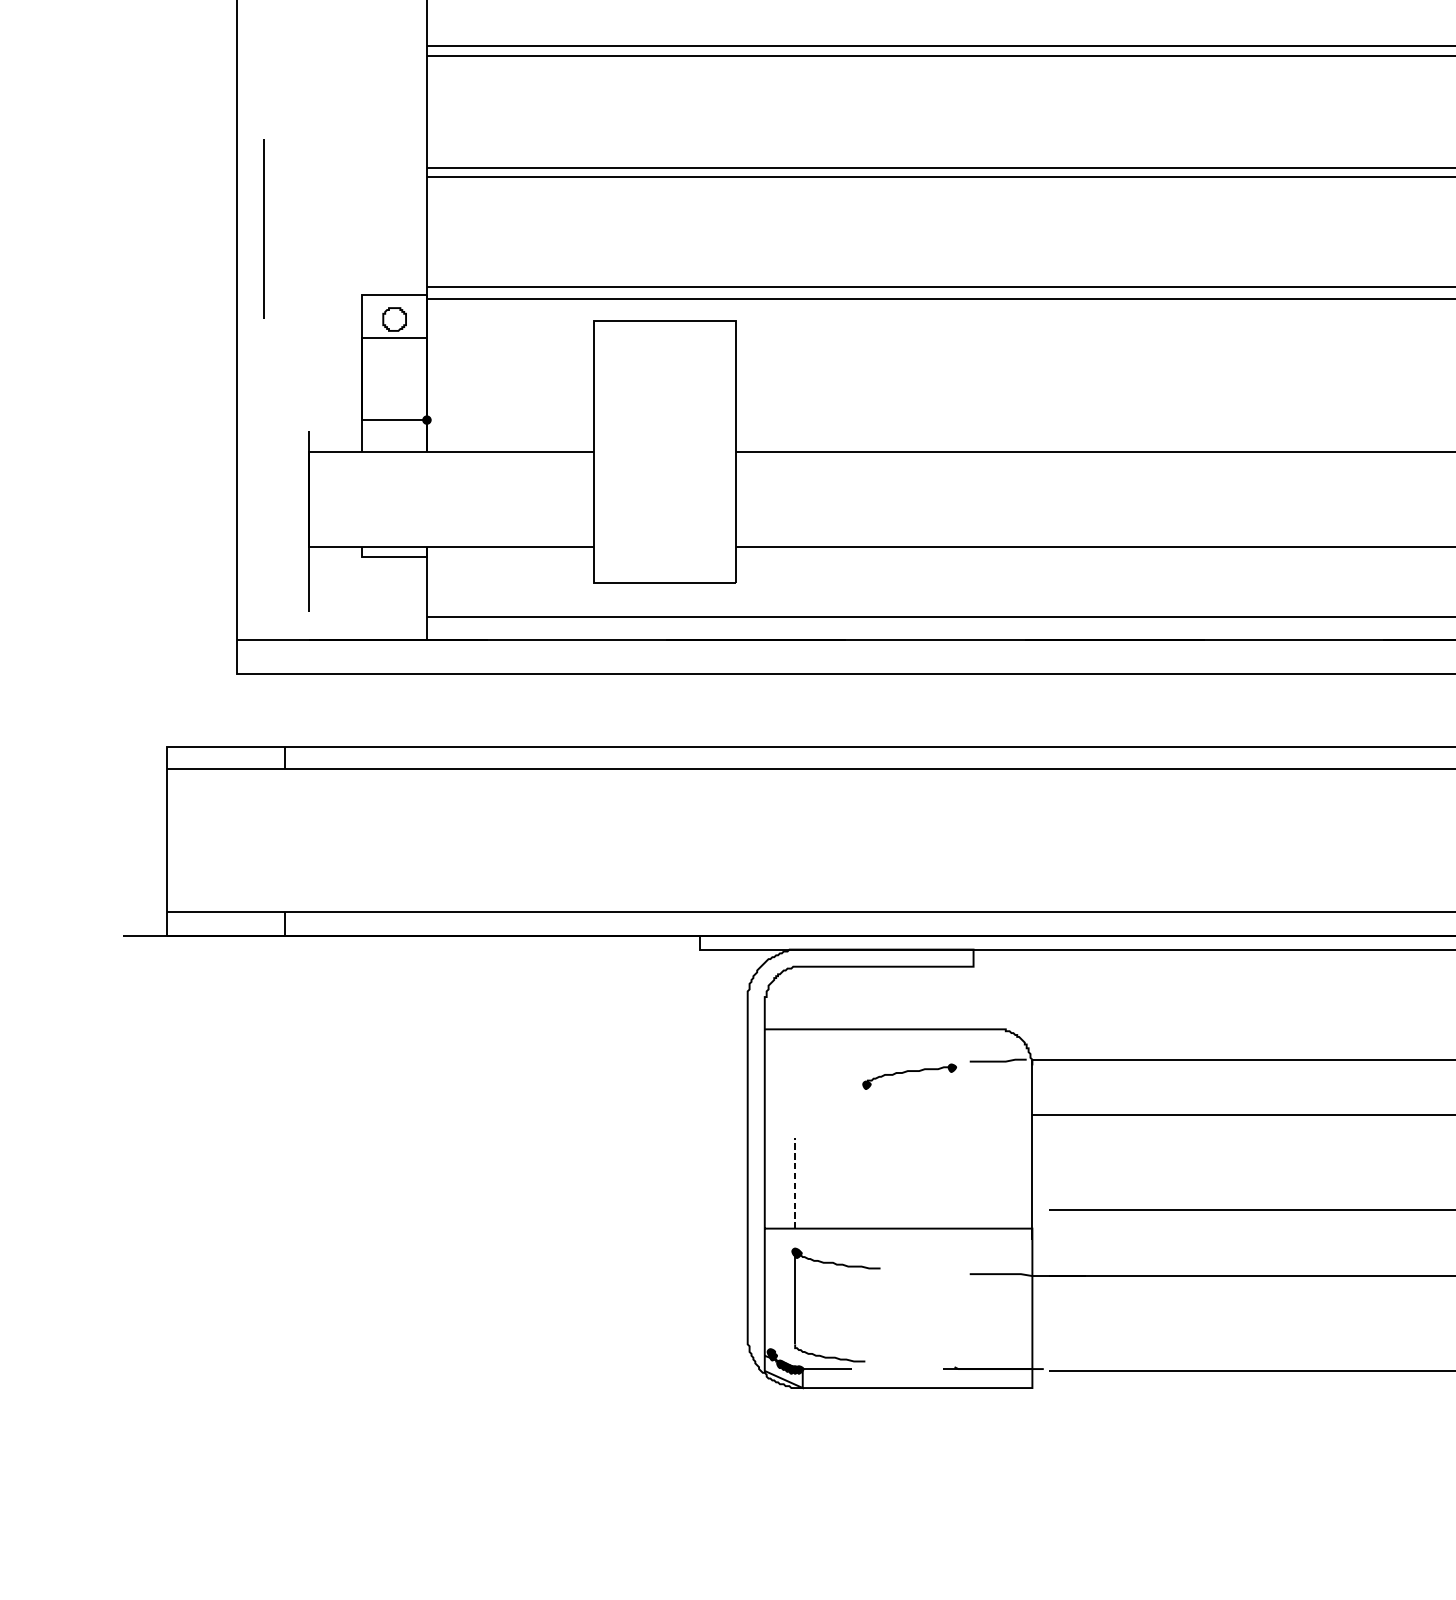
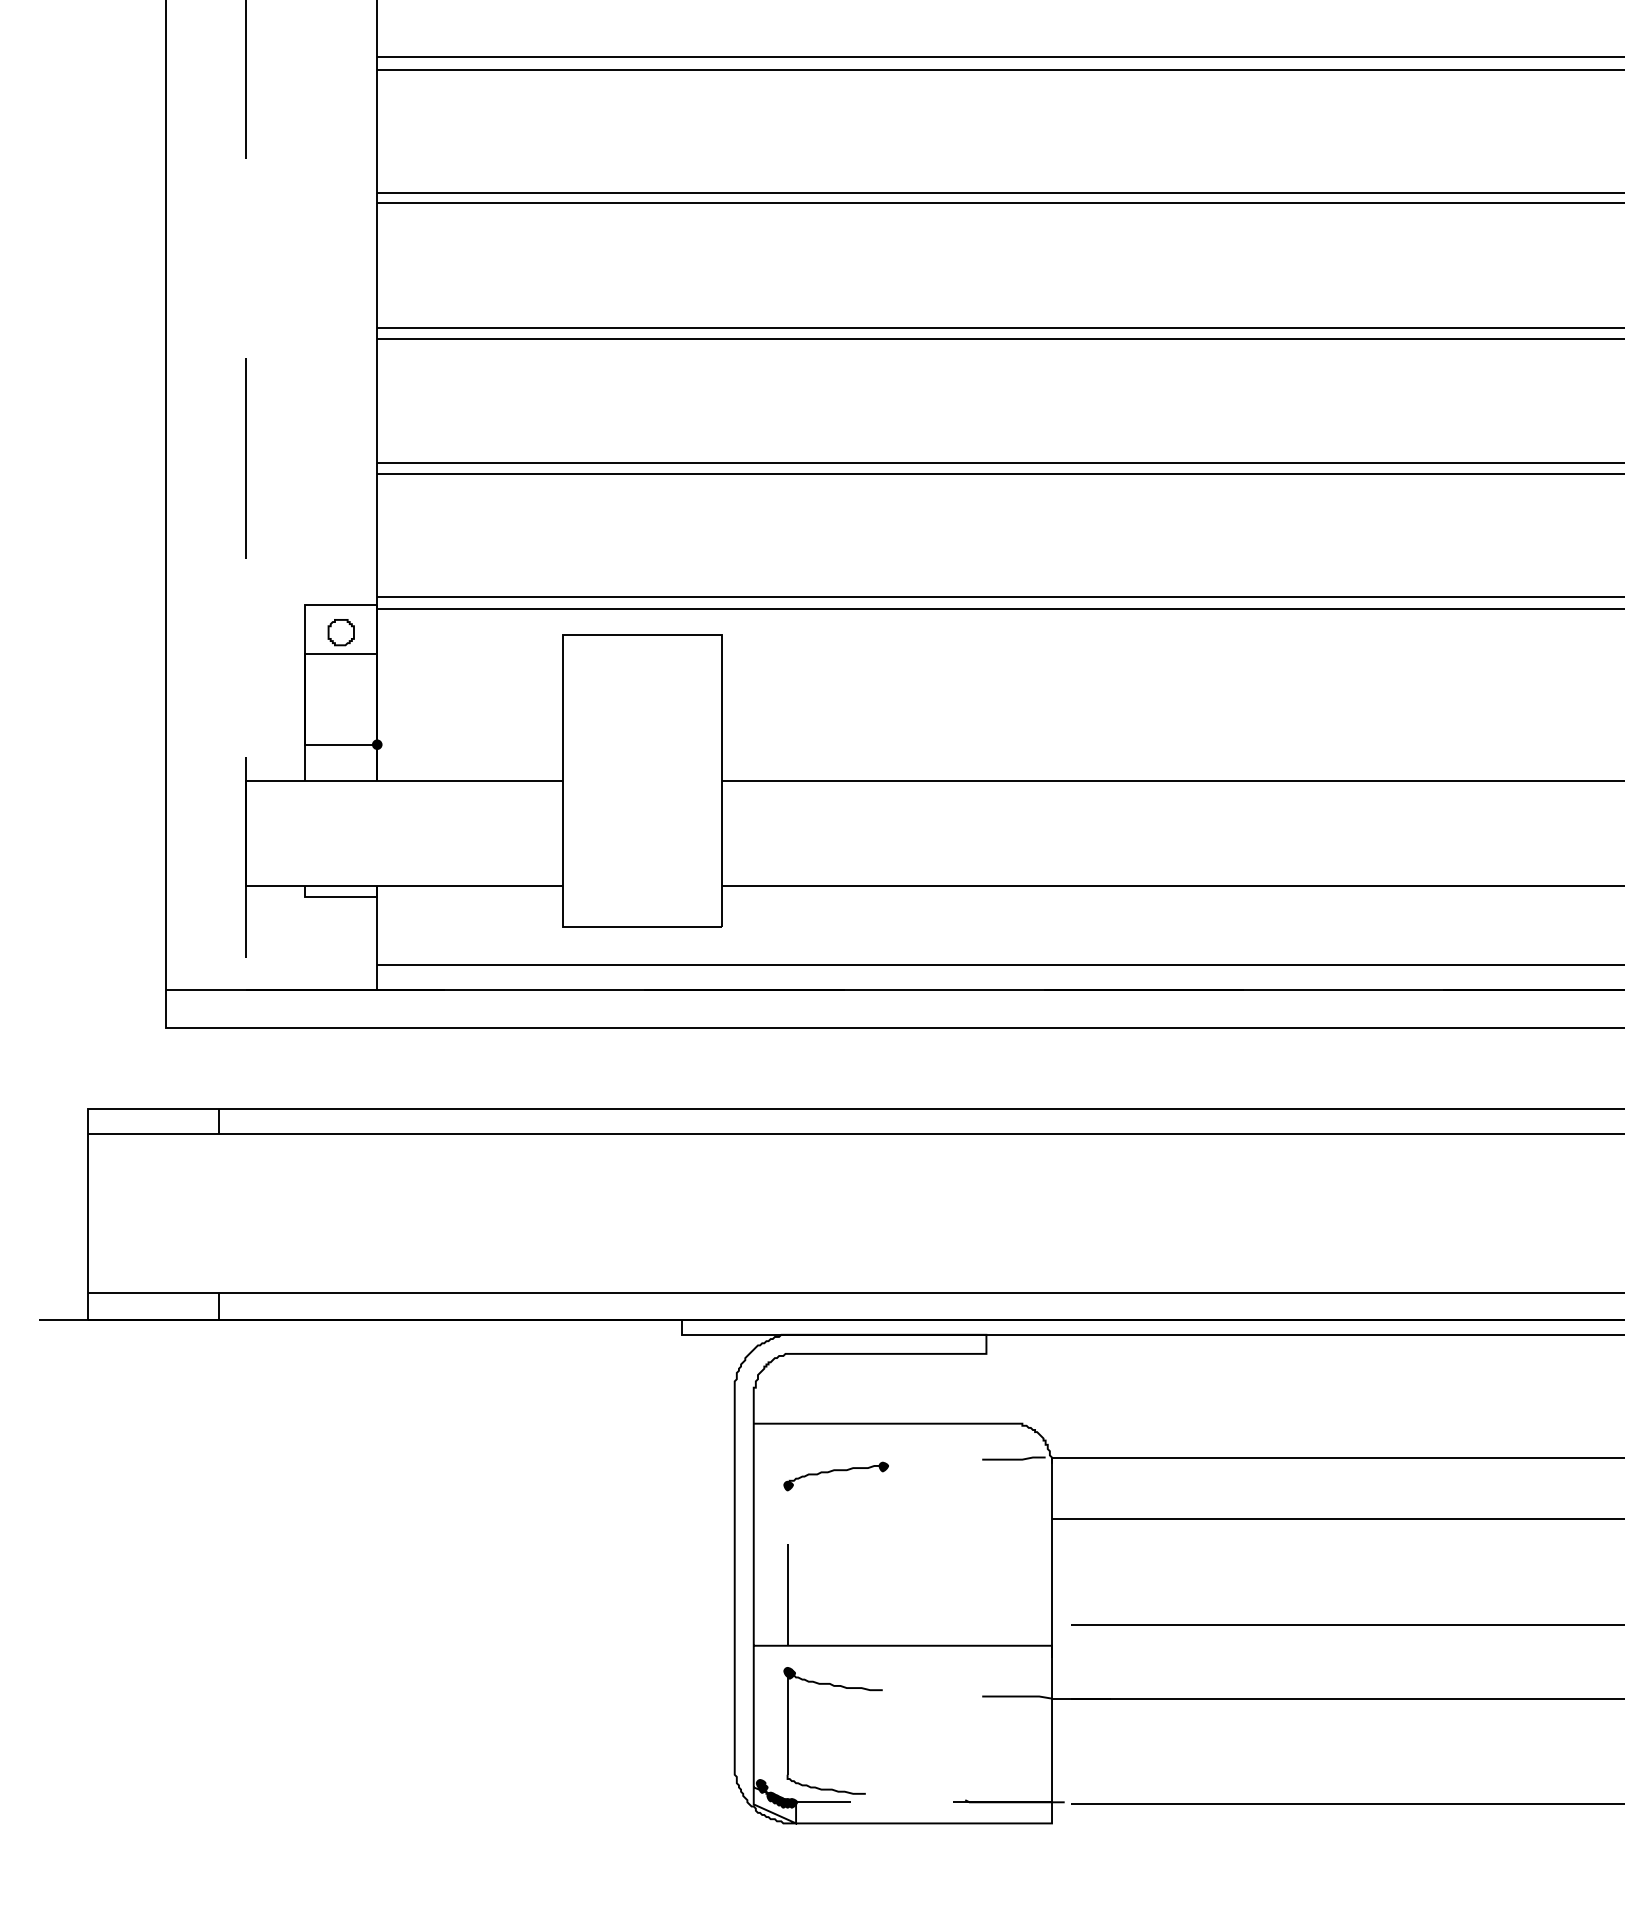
line: (262, 229) -> (245, 458), moved
part: (909, 1076) -> (835, 1476), moved
line: (795, 1183) -> (787, 1595), dashed -> solid

